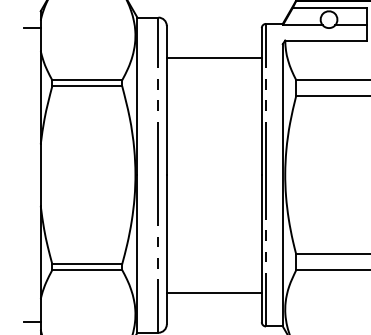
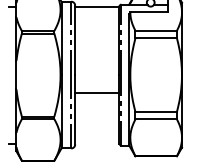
line: (214, 57) -> (97, 7), moved
line: (214, 292) -> (97, 92), moved

